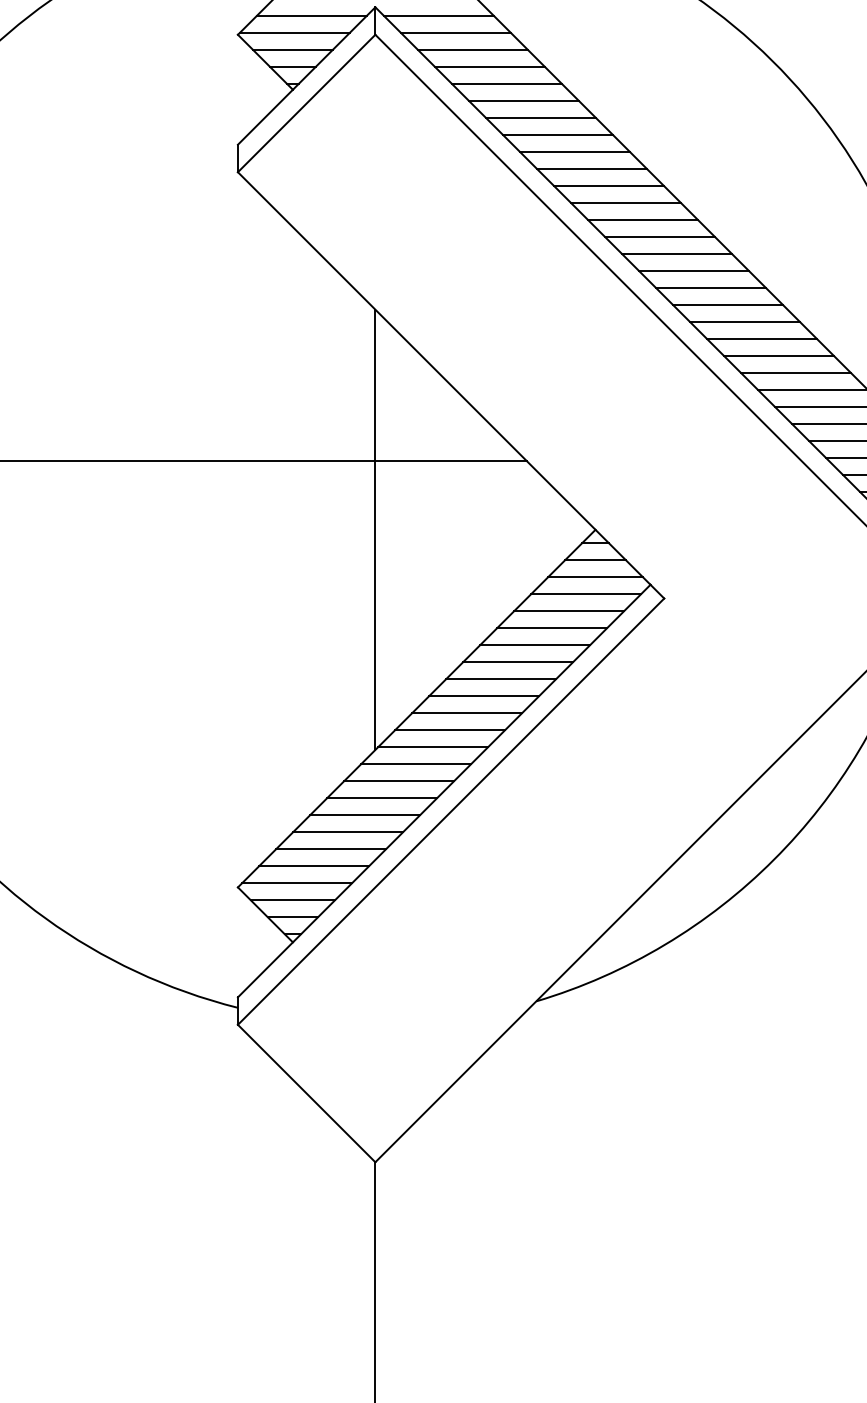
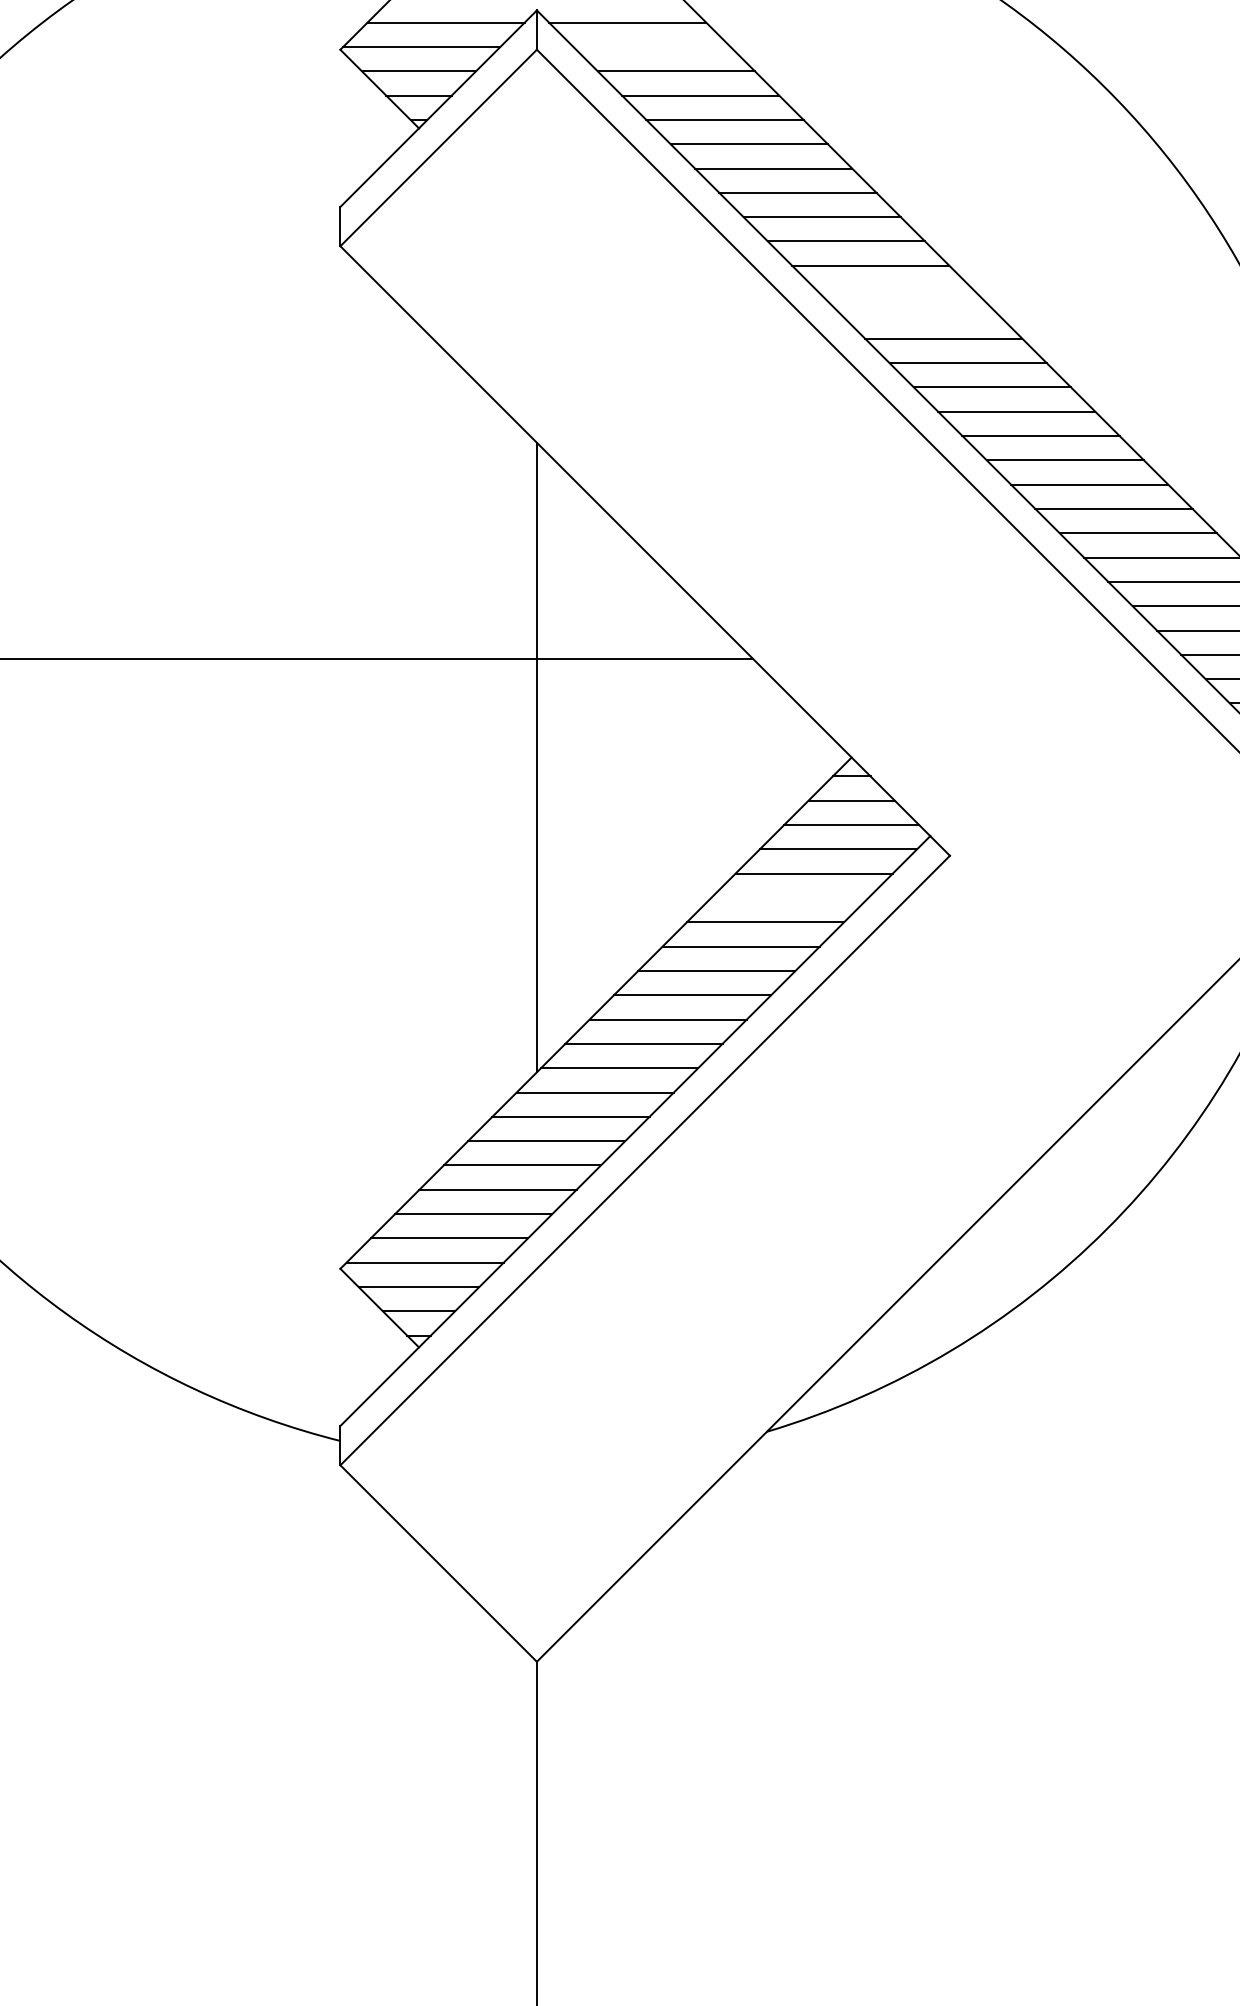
line: (455, 32) -> (651, 46), removed
line: (625, 202) -> (894, 289), removed
line: (642, 219) -> (918, 313), removed
line: (552, 628) -> (790, 898), removed

